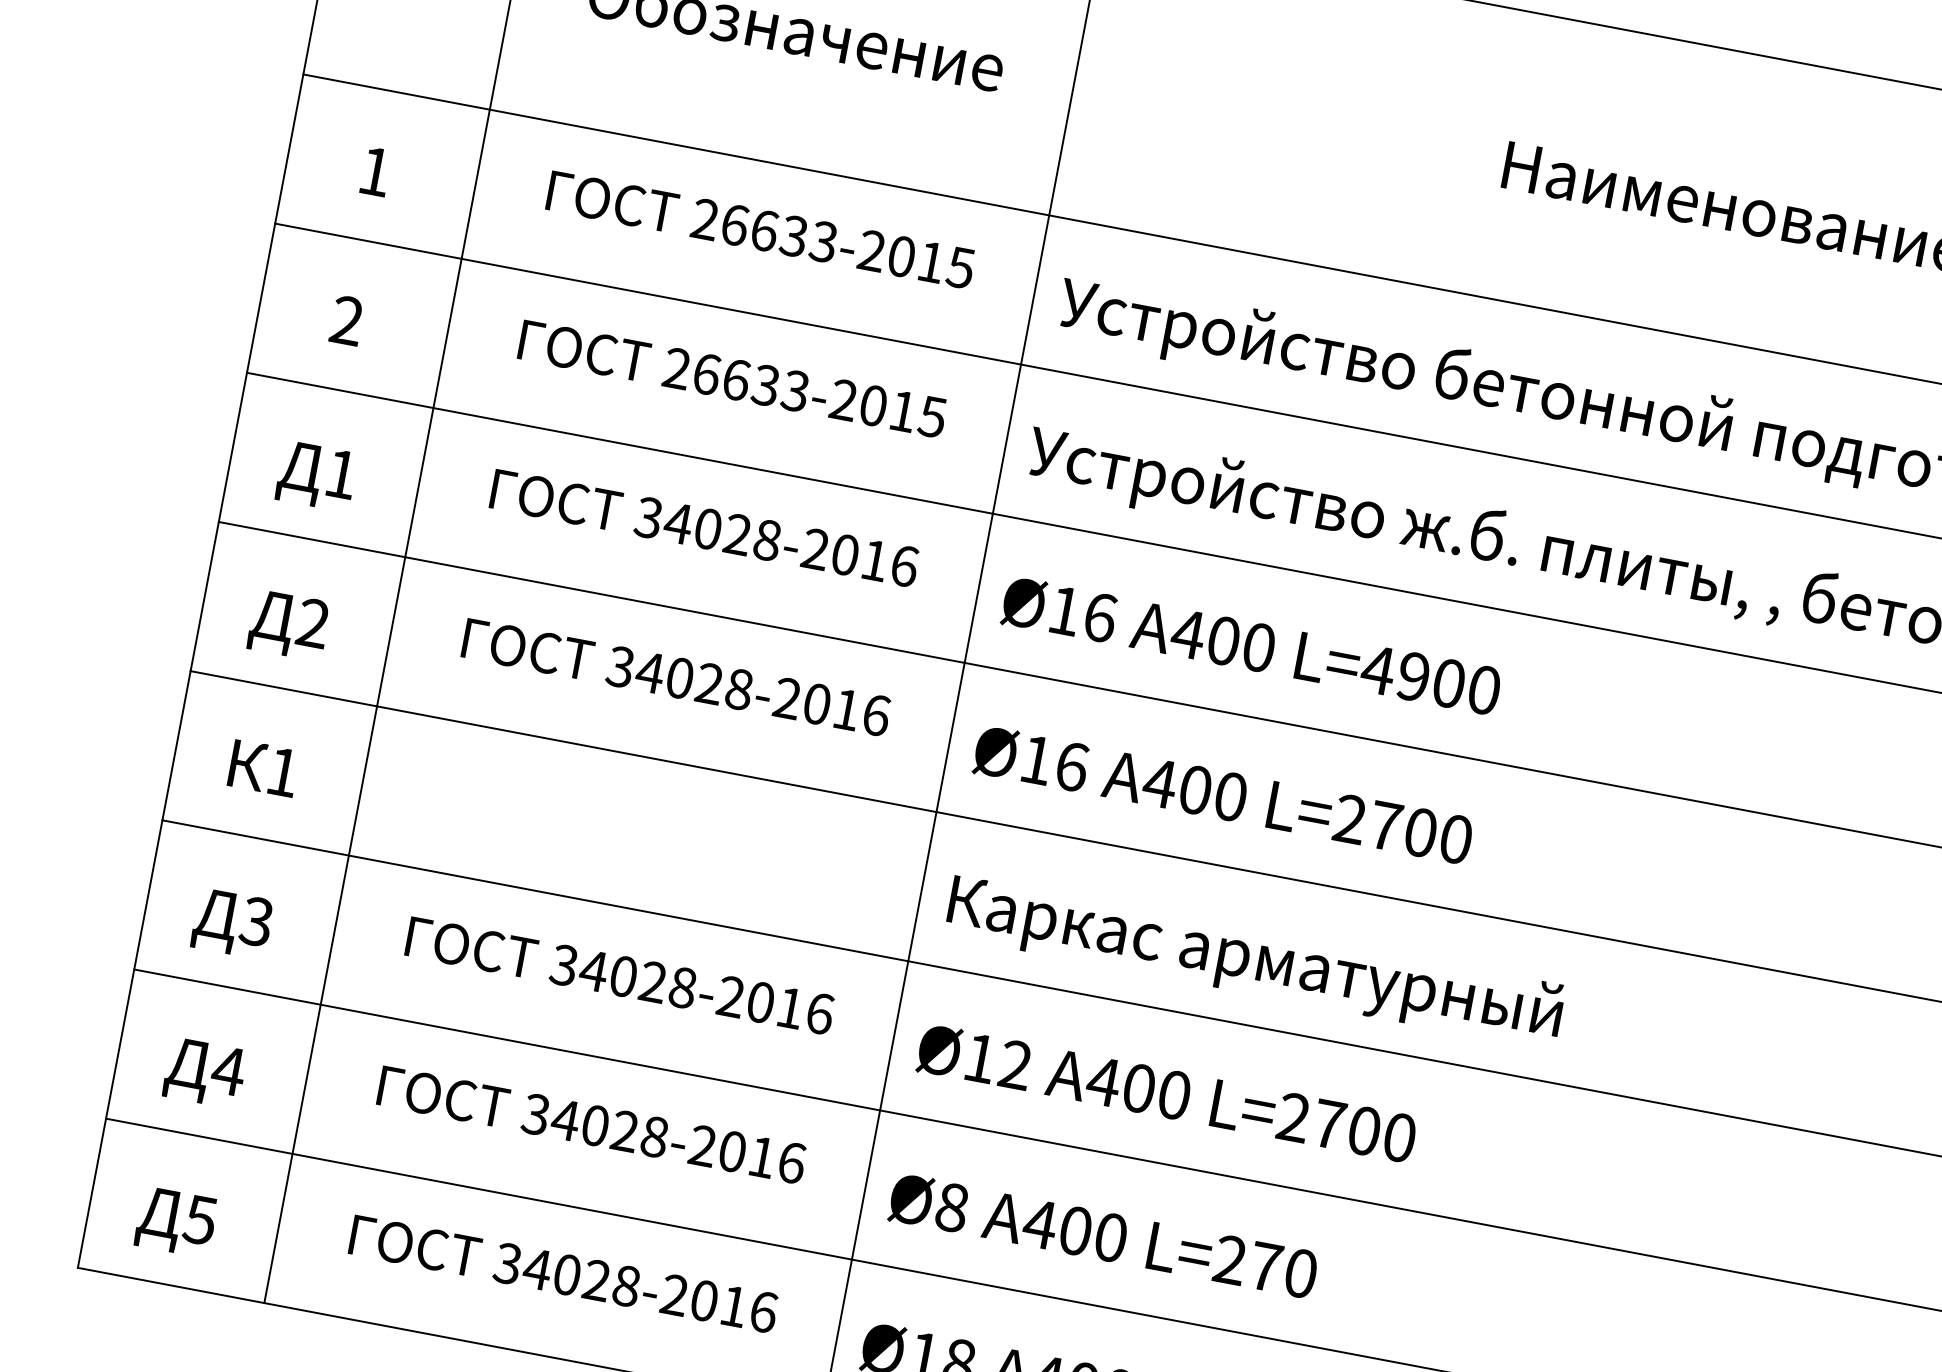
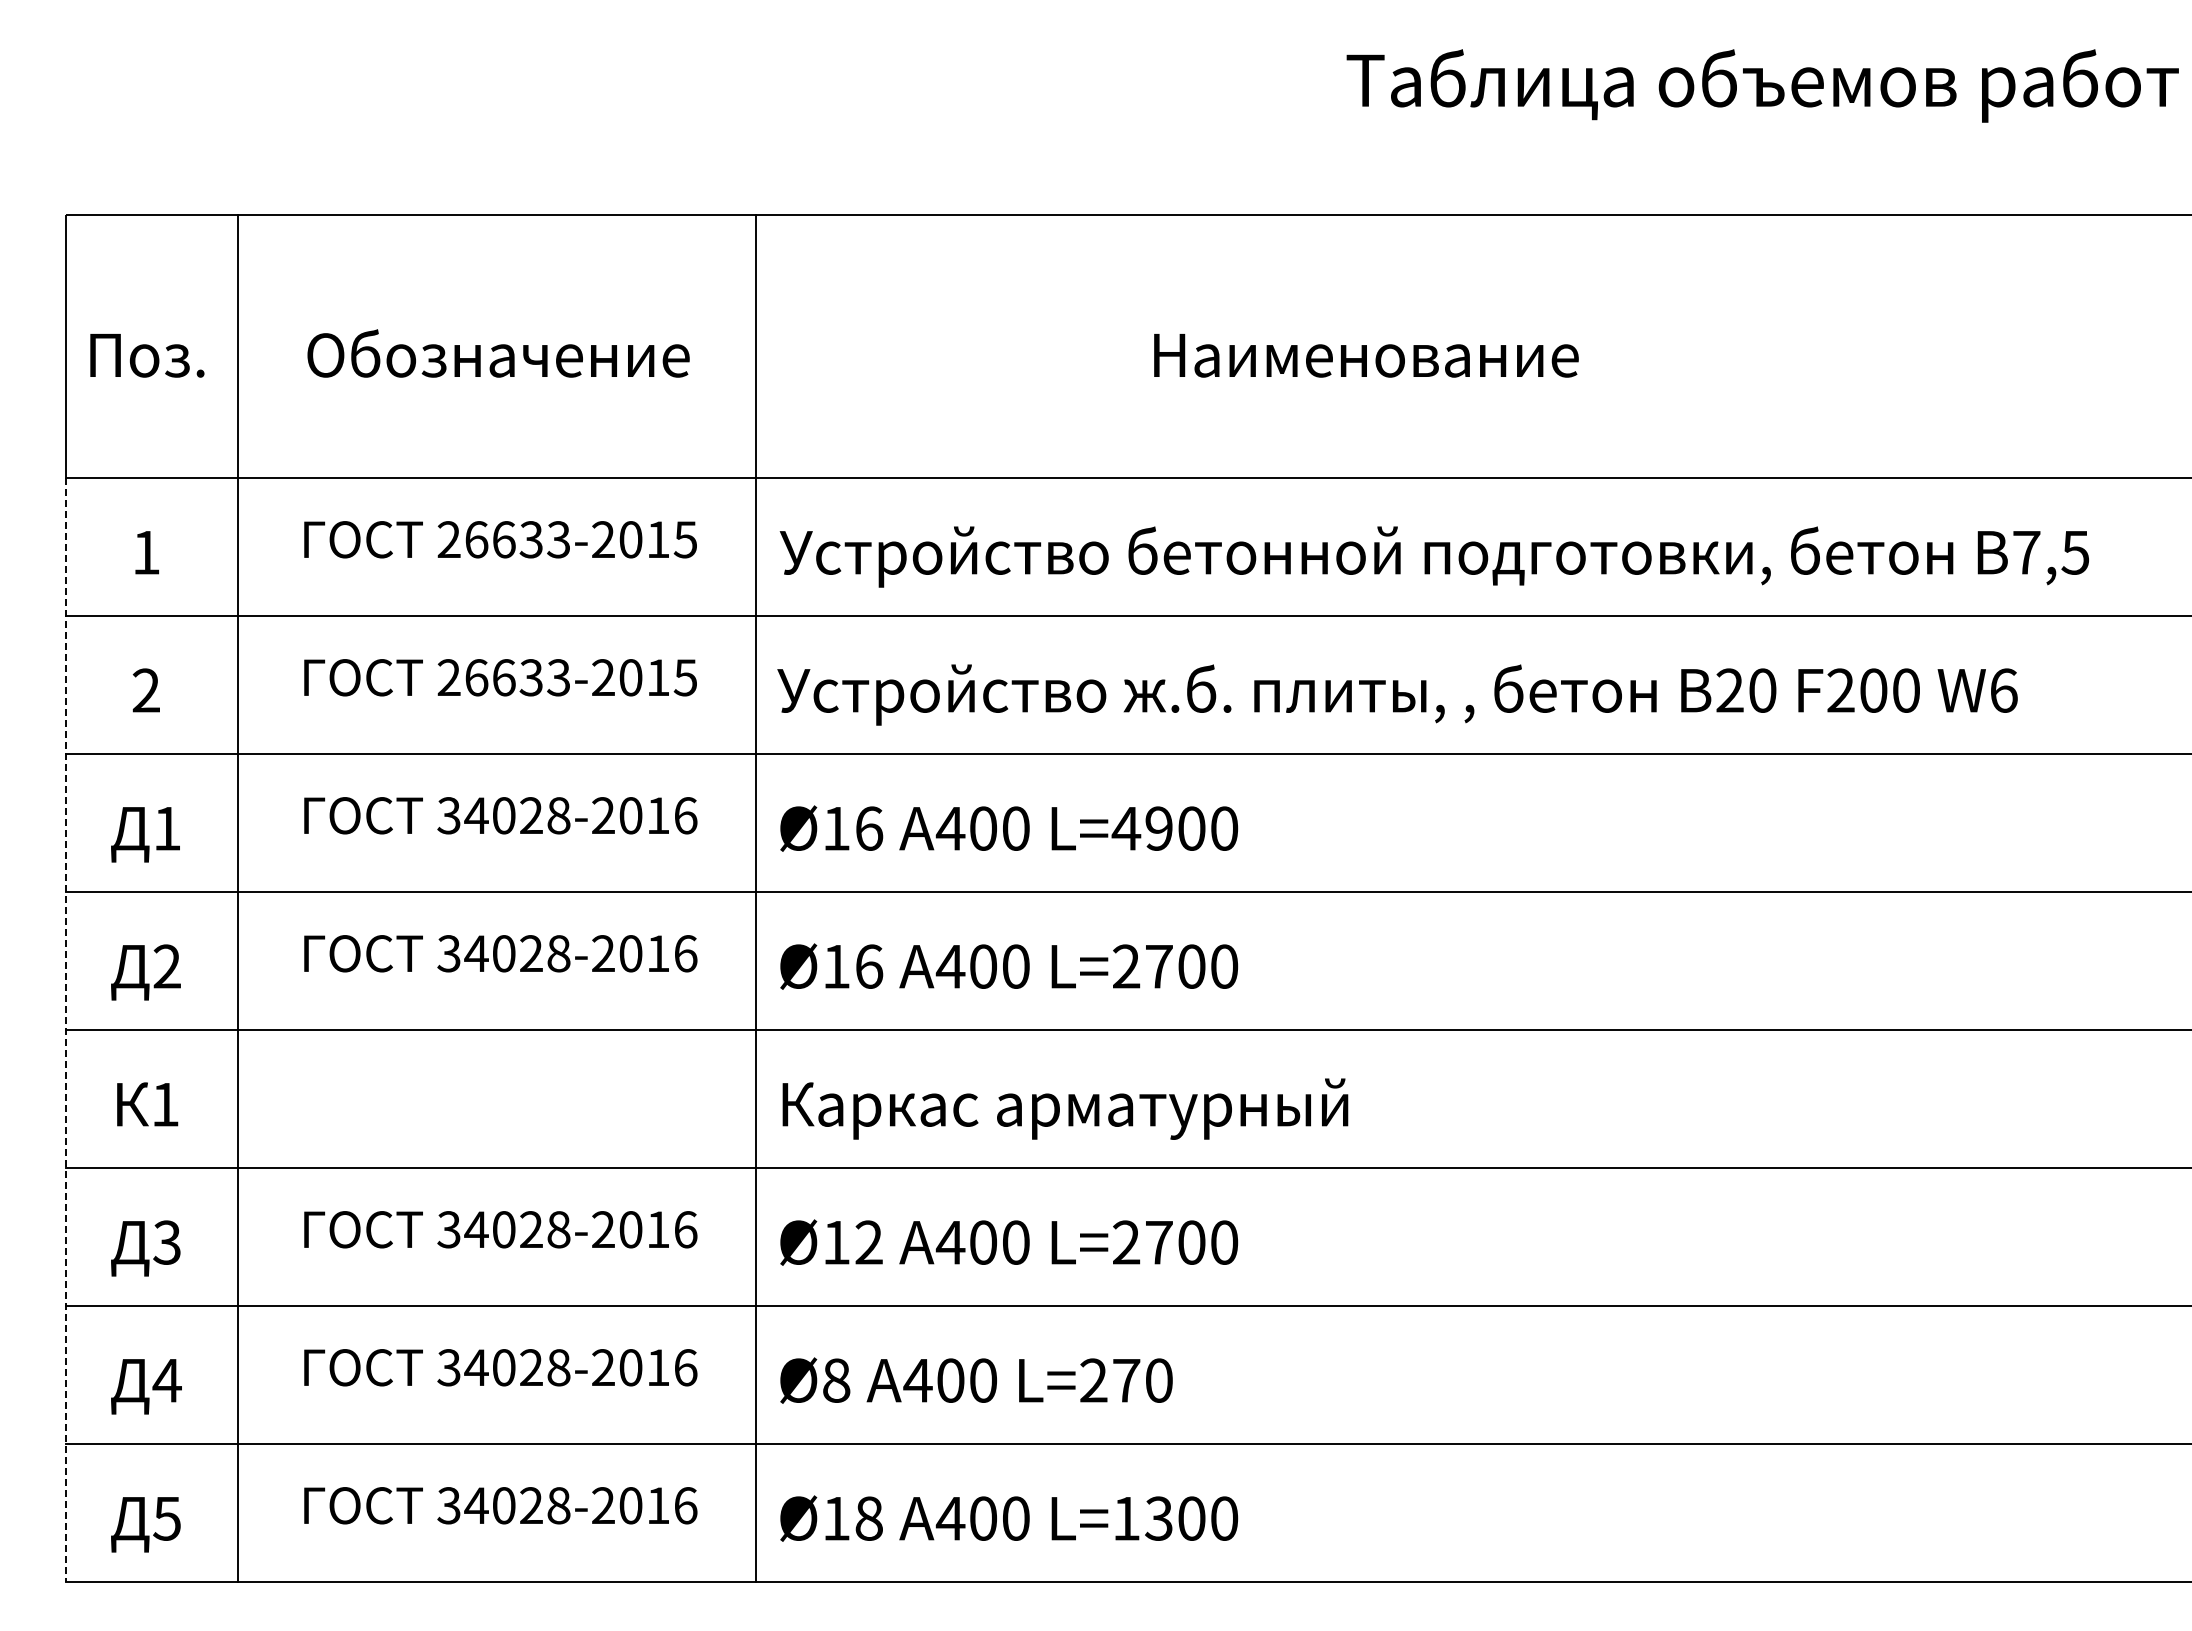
line: (190, 670) -> (65, 1029), solid -> dashed

